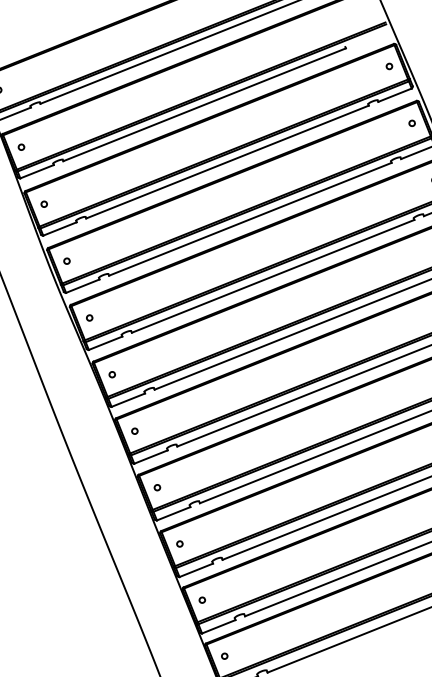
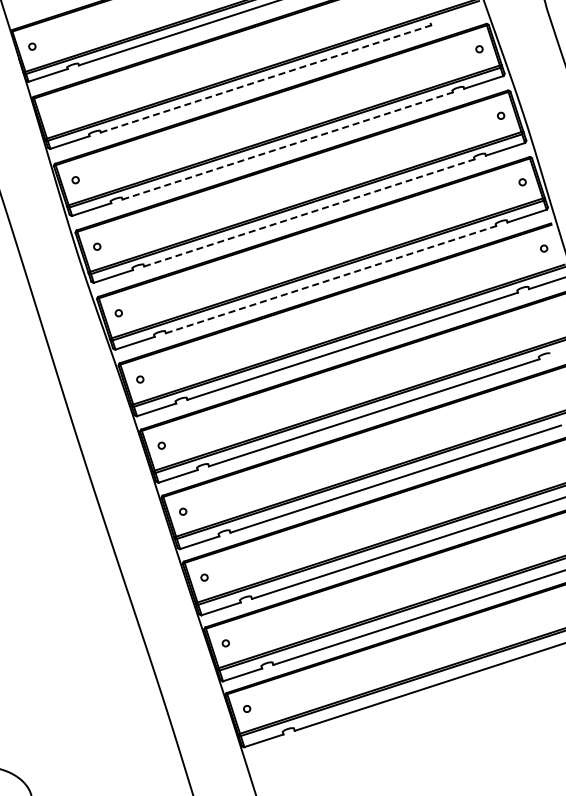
line: (204, 104) -> (265, 78), solid -> dashed
part: (21, 147) -> (53, 113), removed
line: (227, 161) -> (287, 145), solid -> dashed
line: (250, 218) -> (309, 212), solid -> dashed
line: (273, 276) -> (331, 279), solid -> dashed

